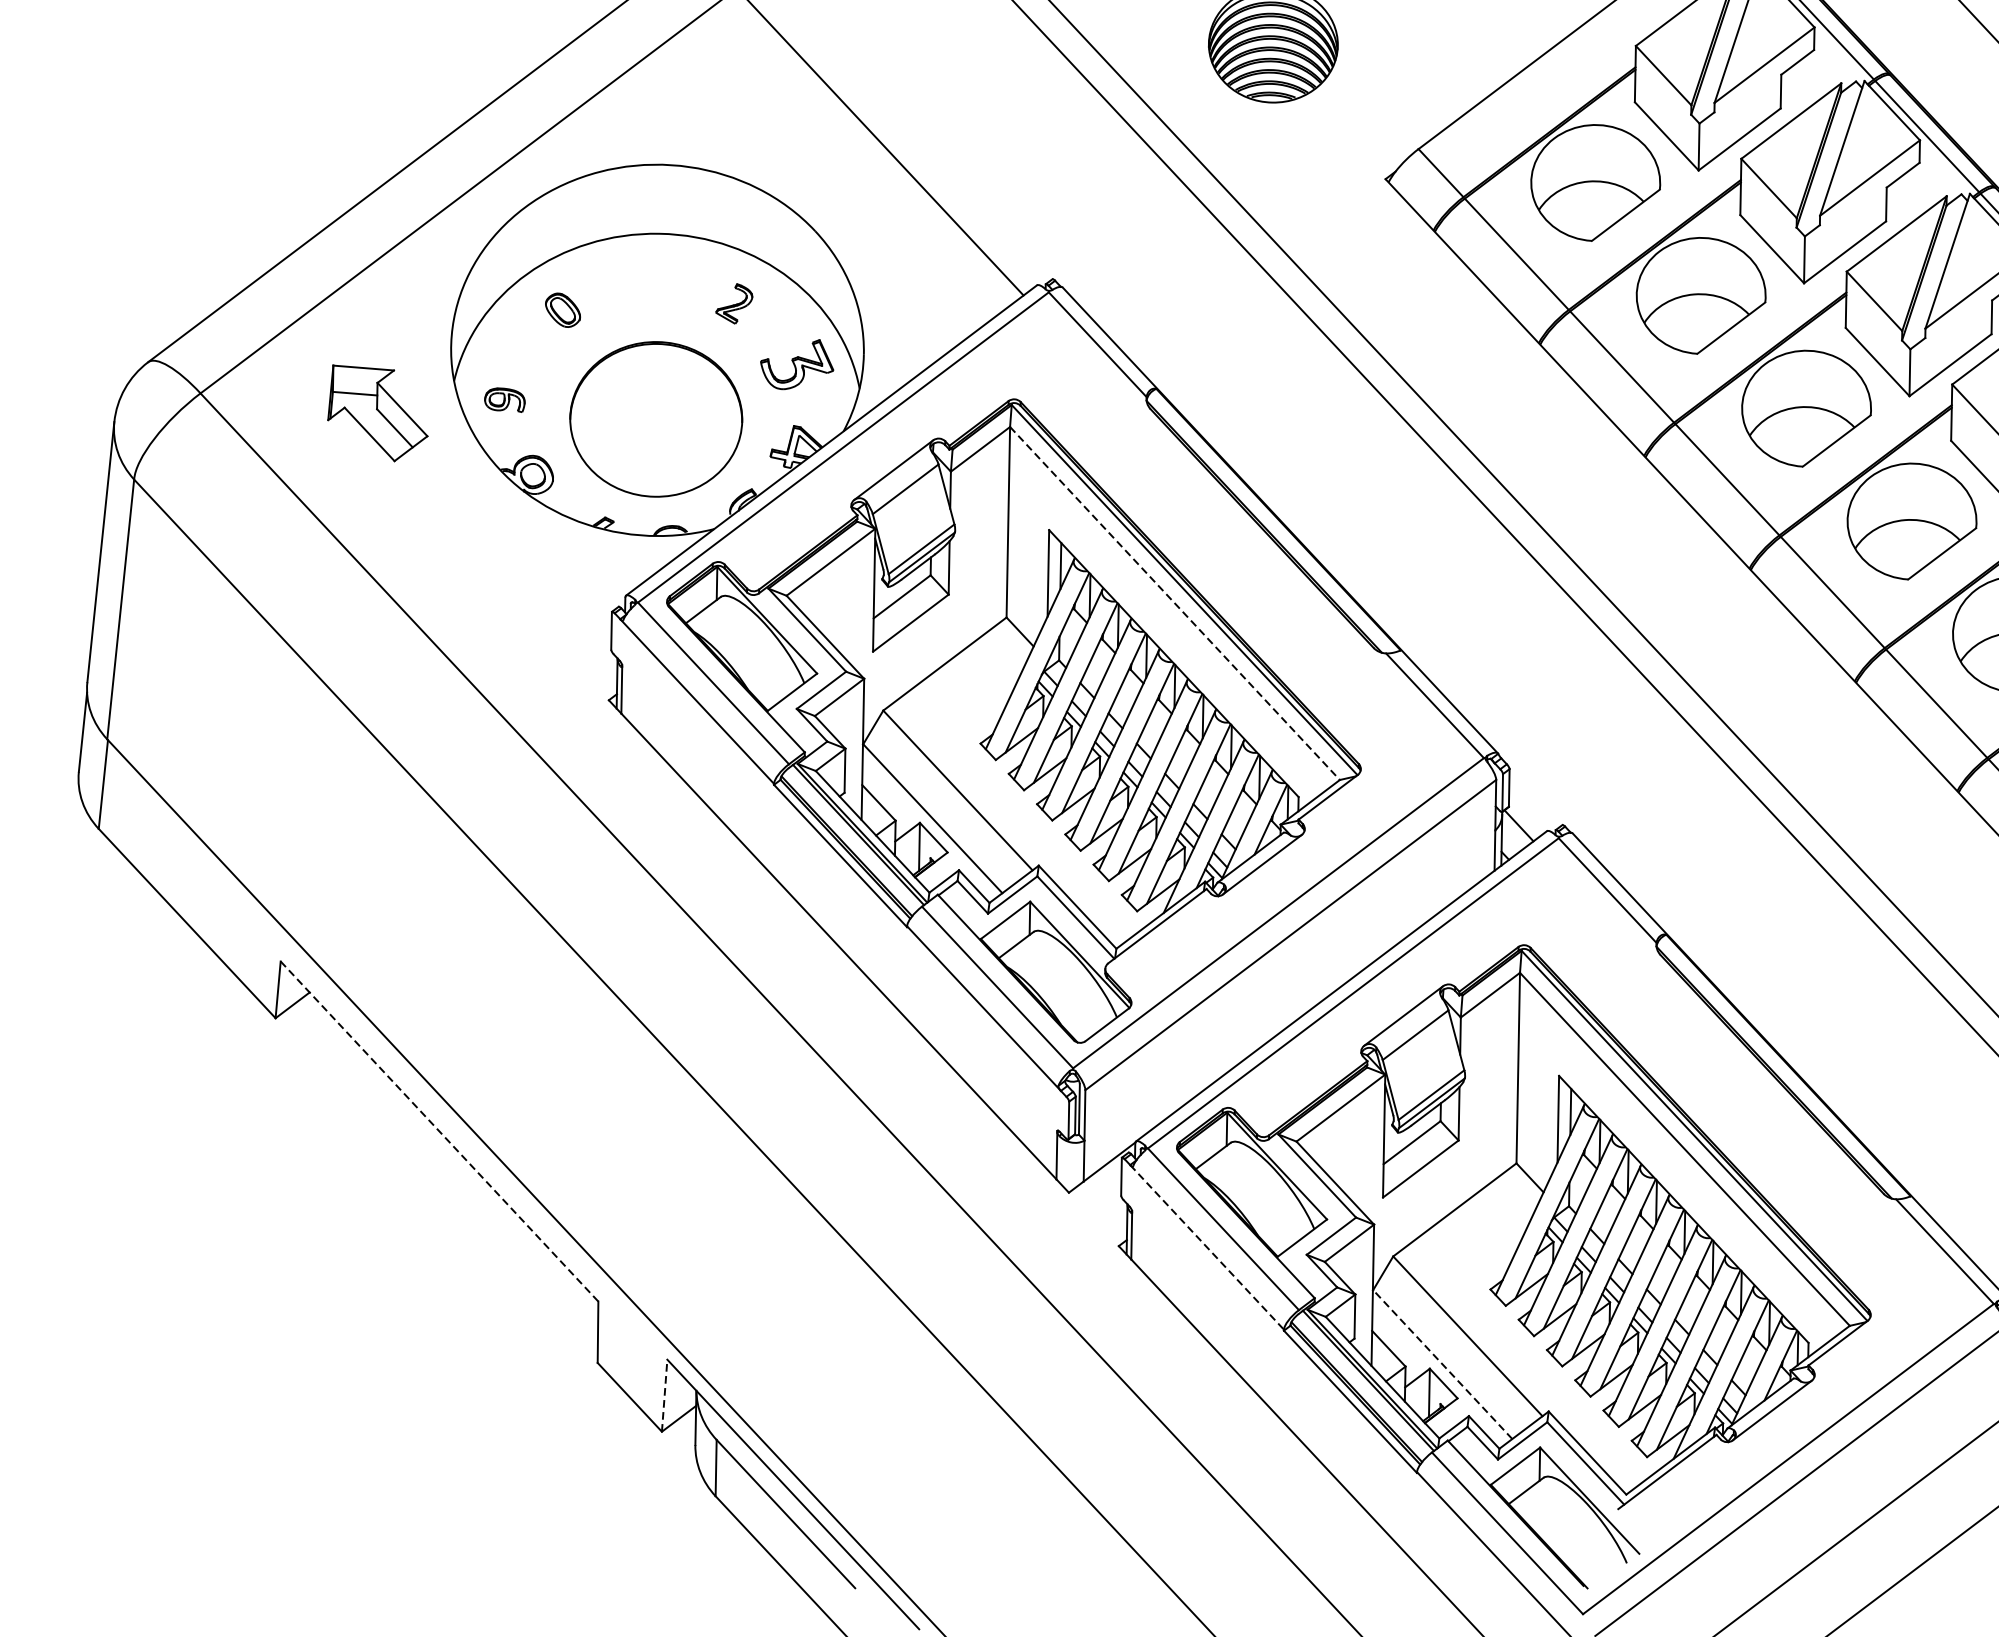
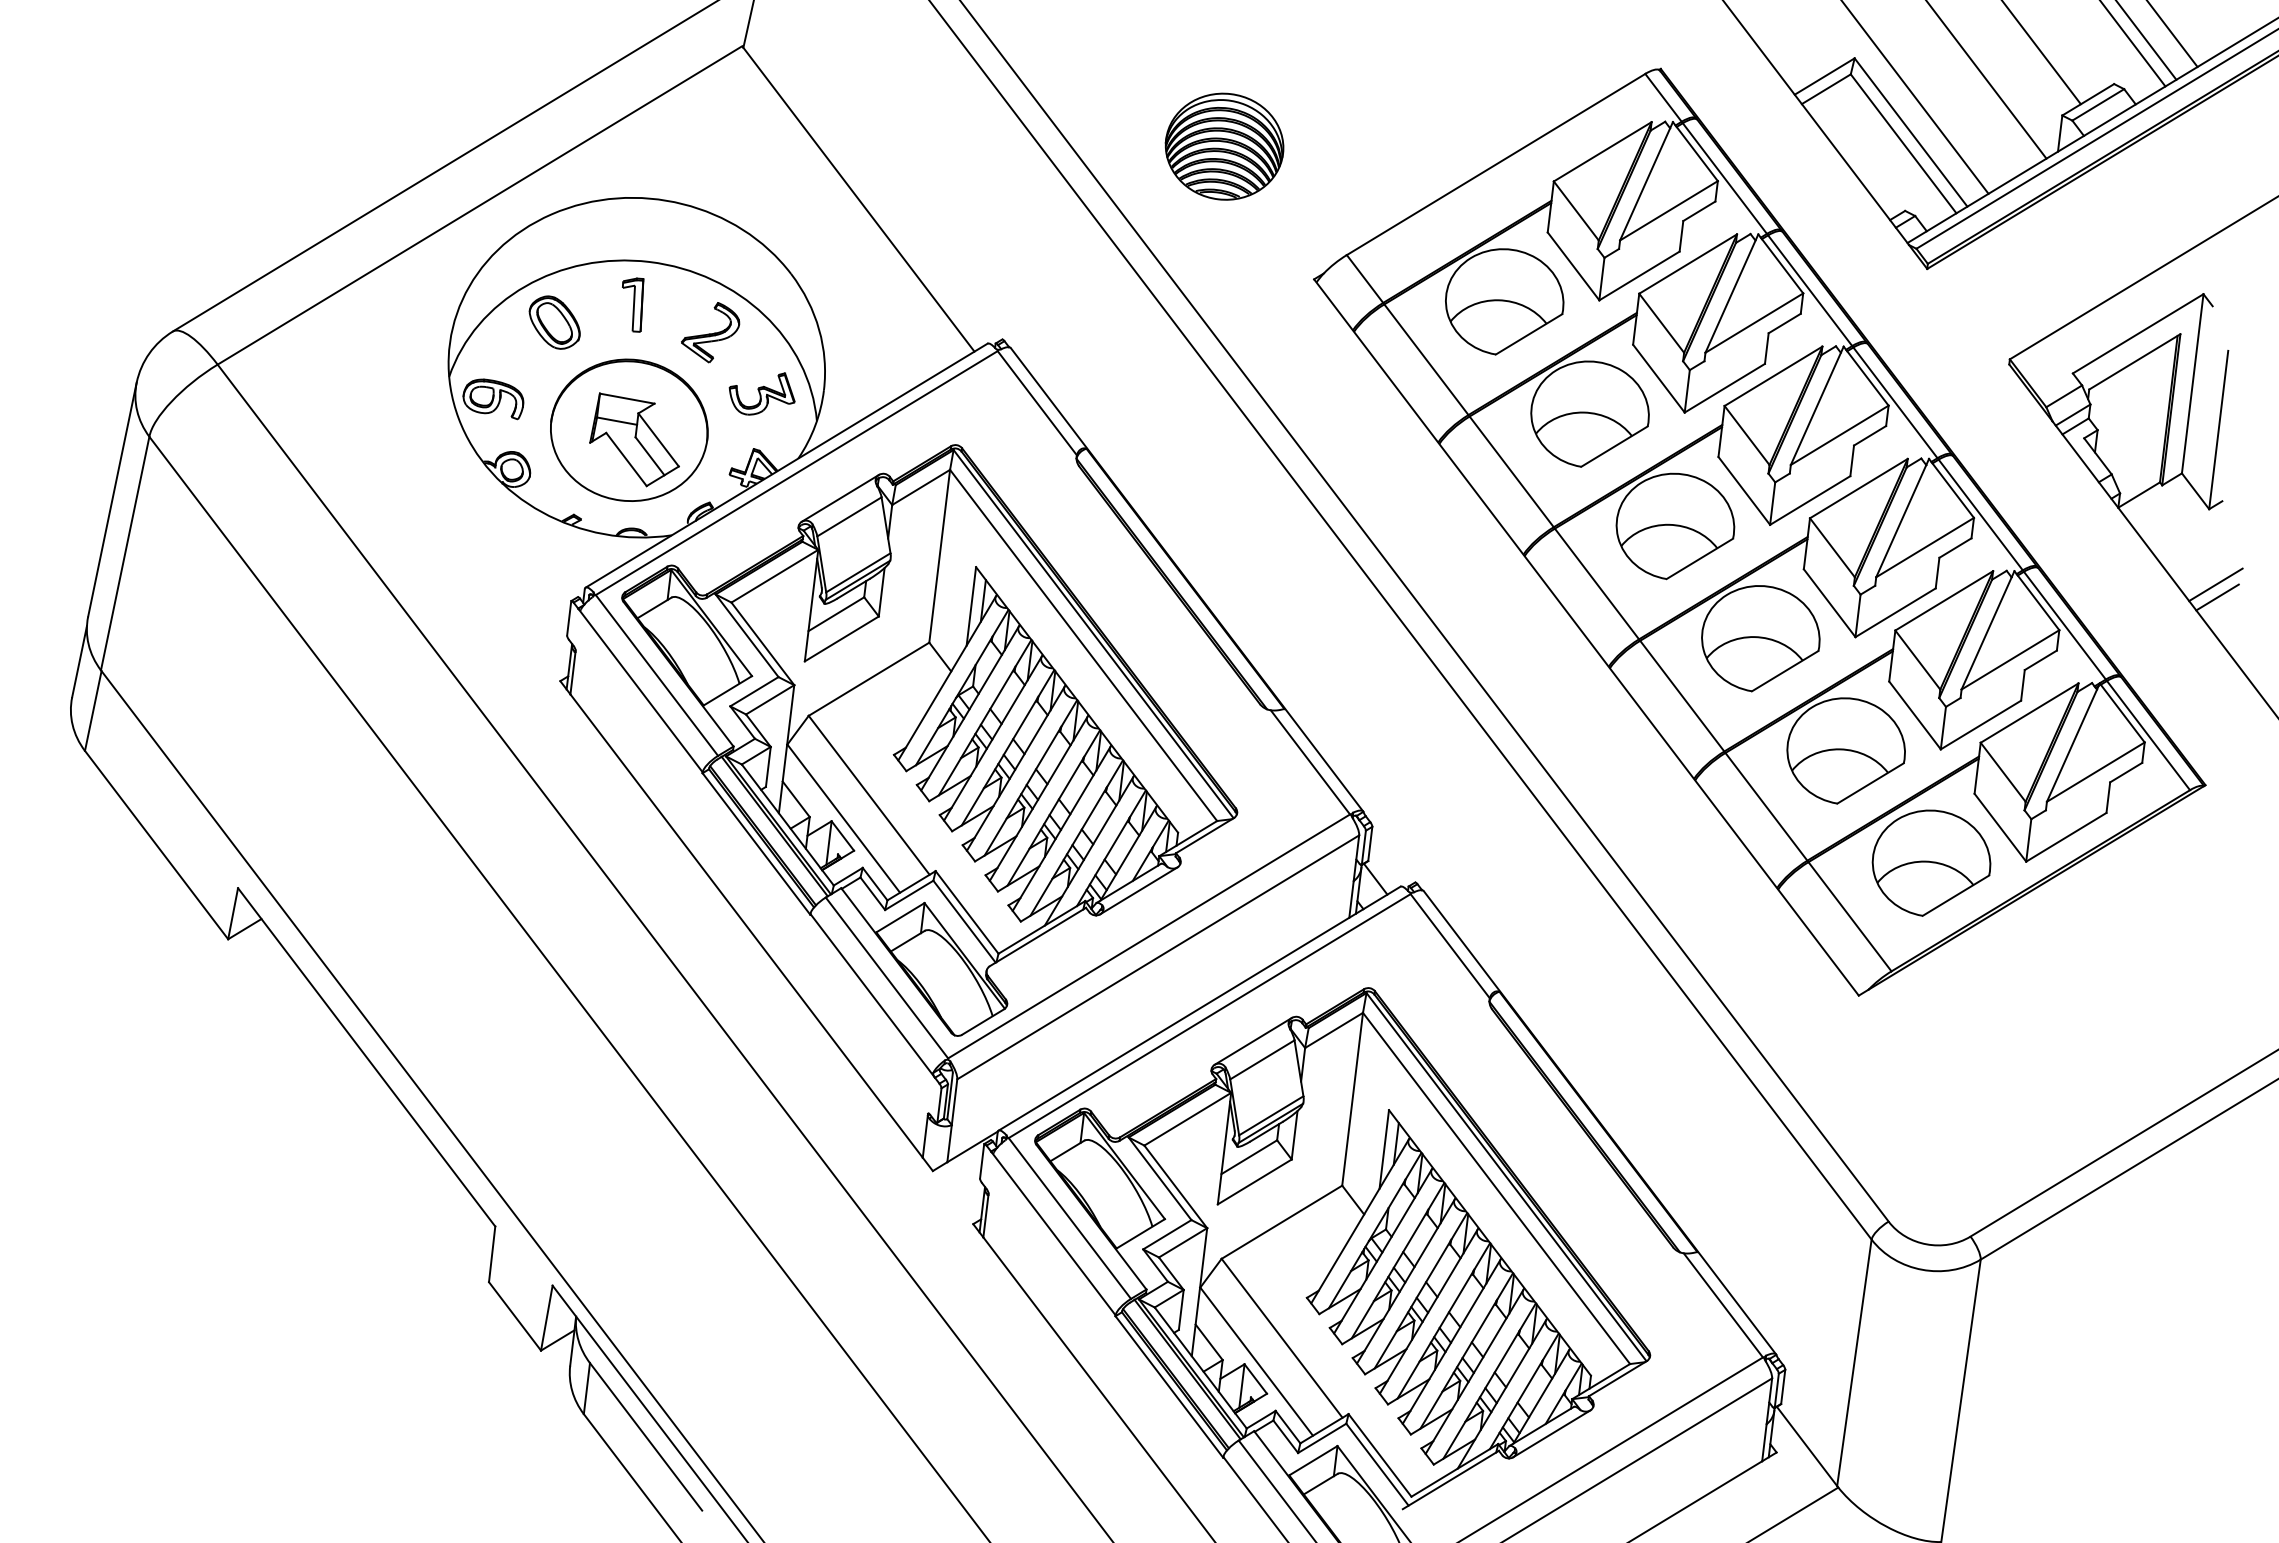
part: (646, 281) -> (633, 304), added
part: (733, 303) -> (710, 332), size x1.67
part: (562, 310) -> (554, 322), size x1.67
part: (504, 400) -> (493, 399), size x1.67
part: (376, 411) -> (634, 439), moved
line: (1174, 603) -> (1083, 645), dashed -> solid
line: (439, 1131) -> (366, 1057), dashed -> solid
line: (1207, 1247) -> (1053, 1233), dashed -> solid
line: (1442, 1364) -> (1256, 1361), dashed -> solid
line: (664, 1396) -> (546, 1318), dashed -> solid

